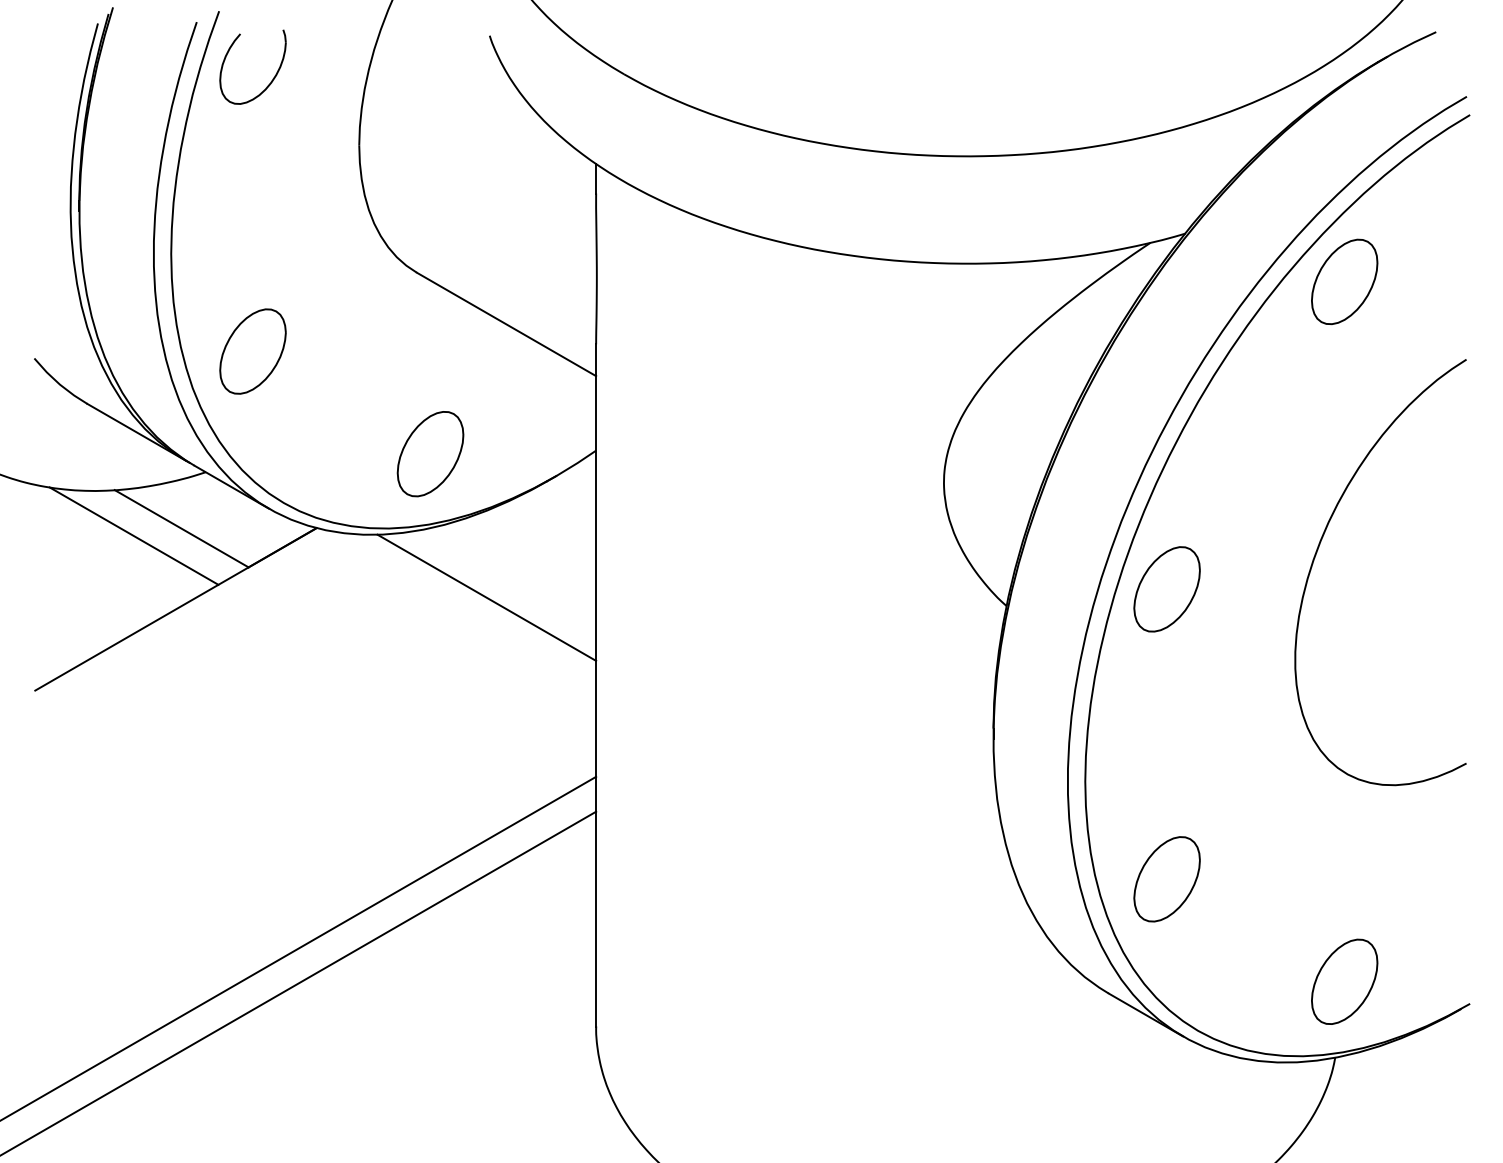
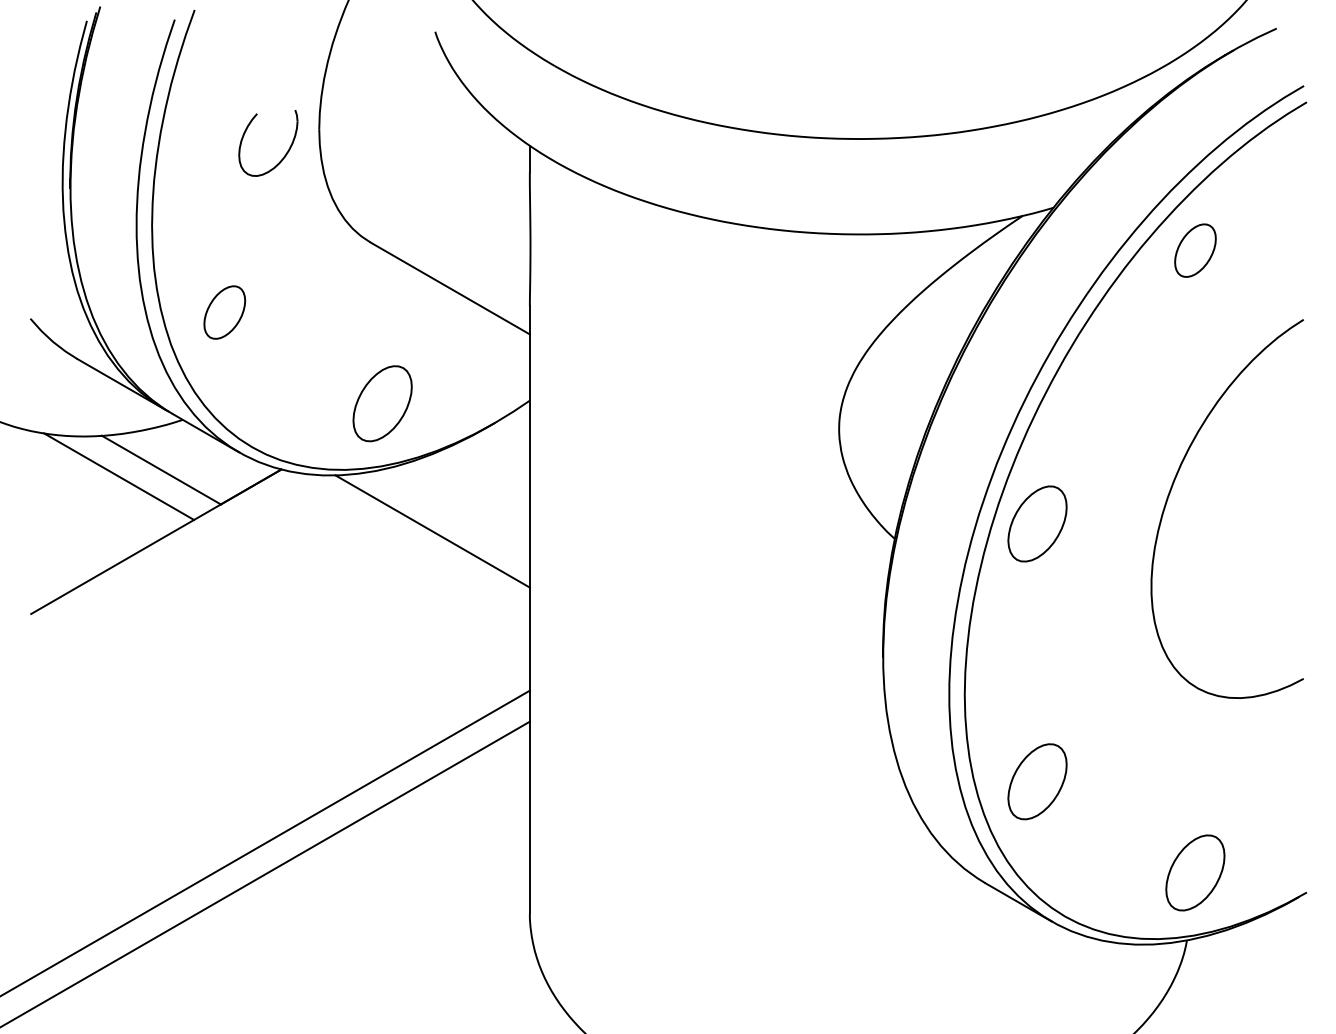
part: (272, 78) -> (285, 153), moved
part: (1344, 281) -> (1195, 250), size x0.7
part: (252, 351) -> (224, 312), size x0.7

